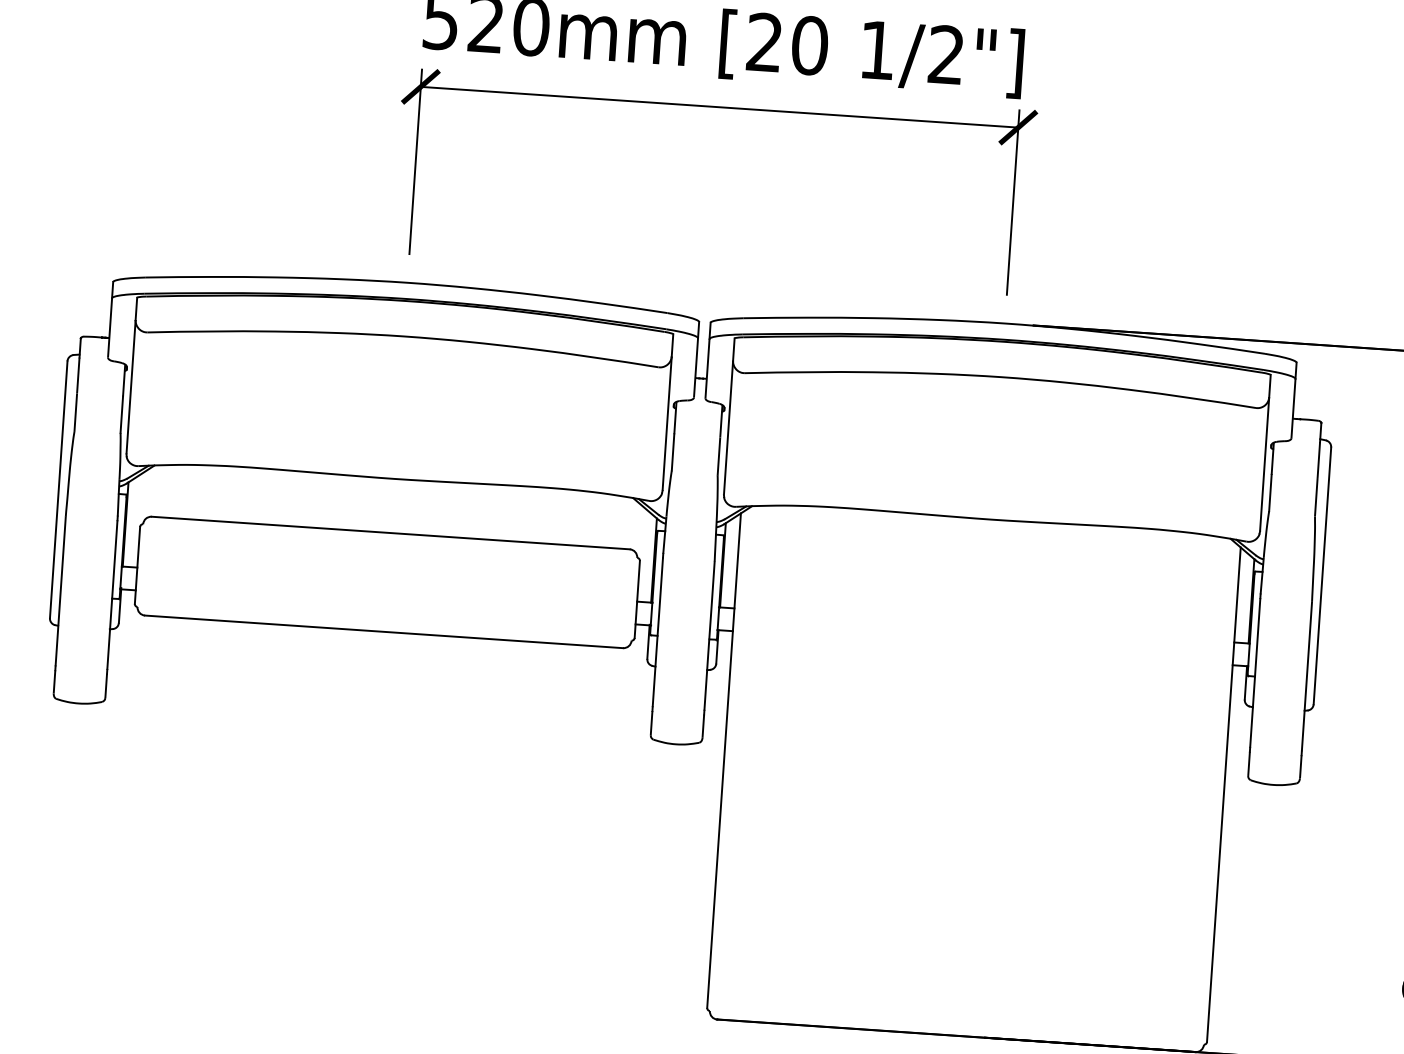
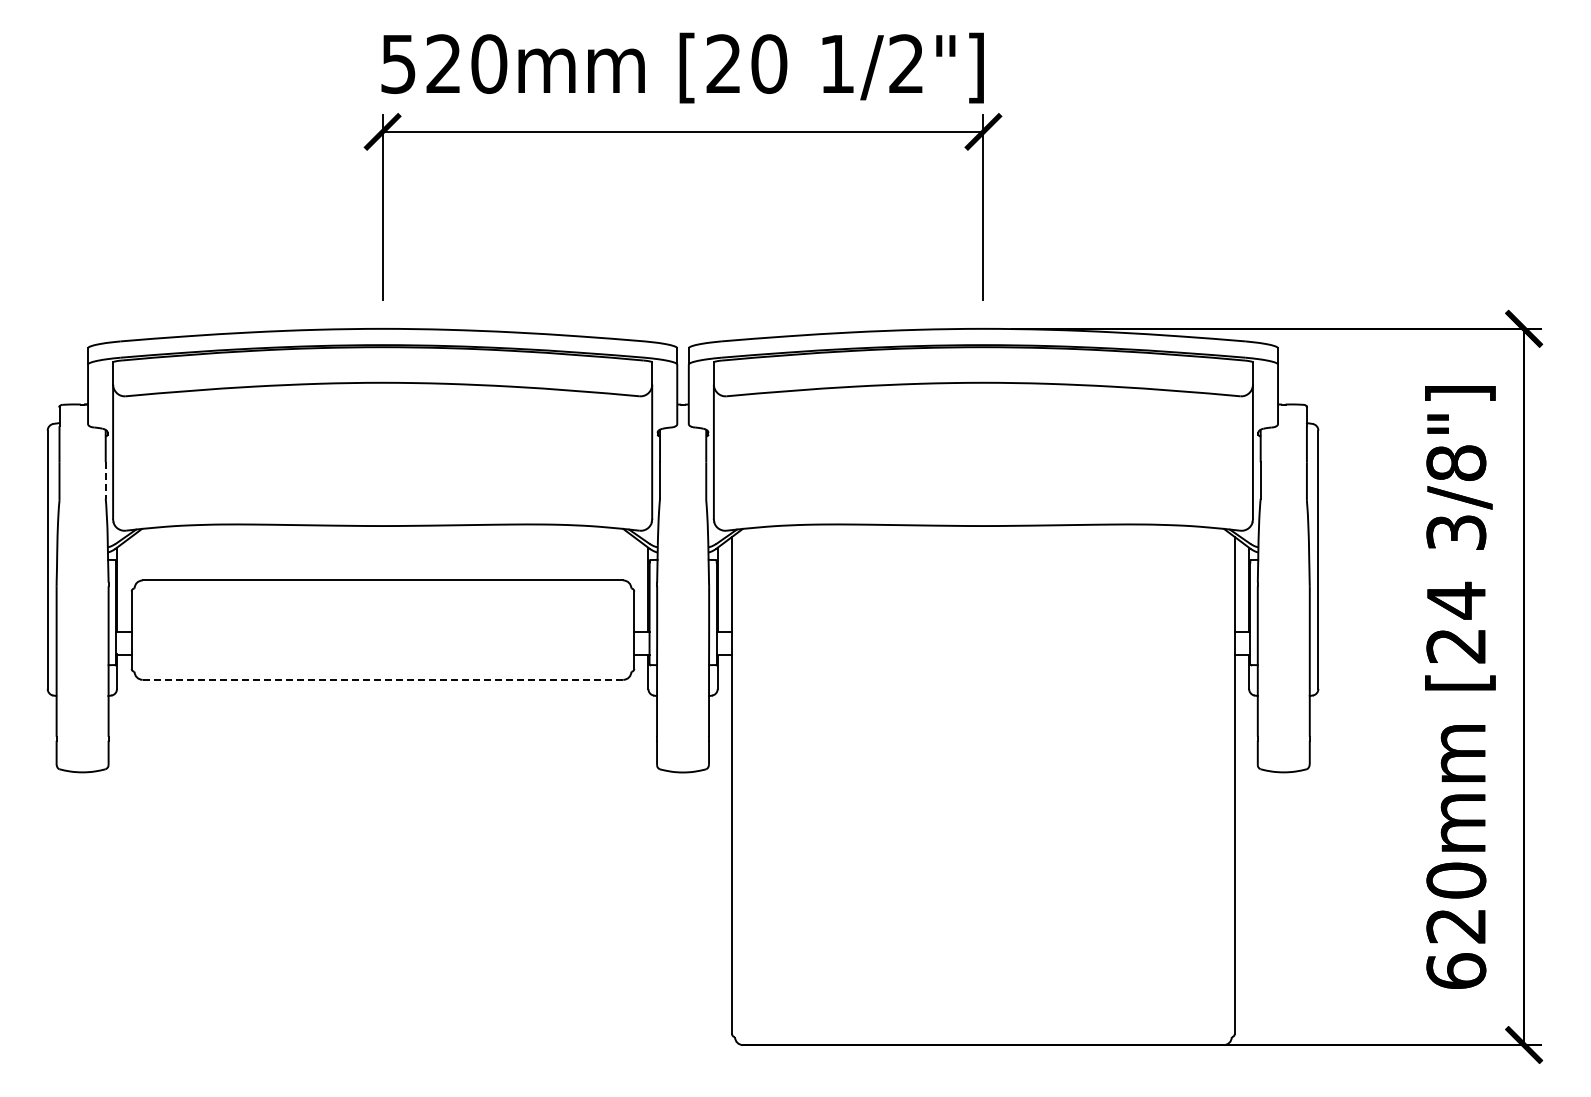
line: (121, 414) -> (105, 480), solid -> dashed
line: (383, 631) -> (382, 679), solid -> dashed

